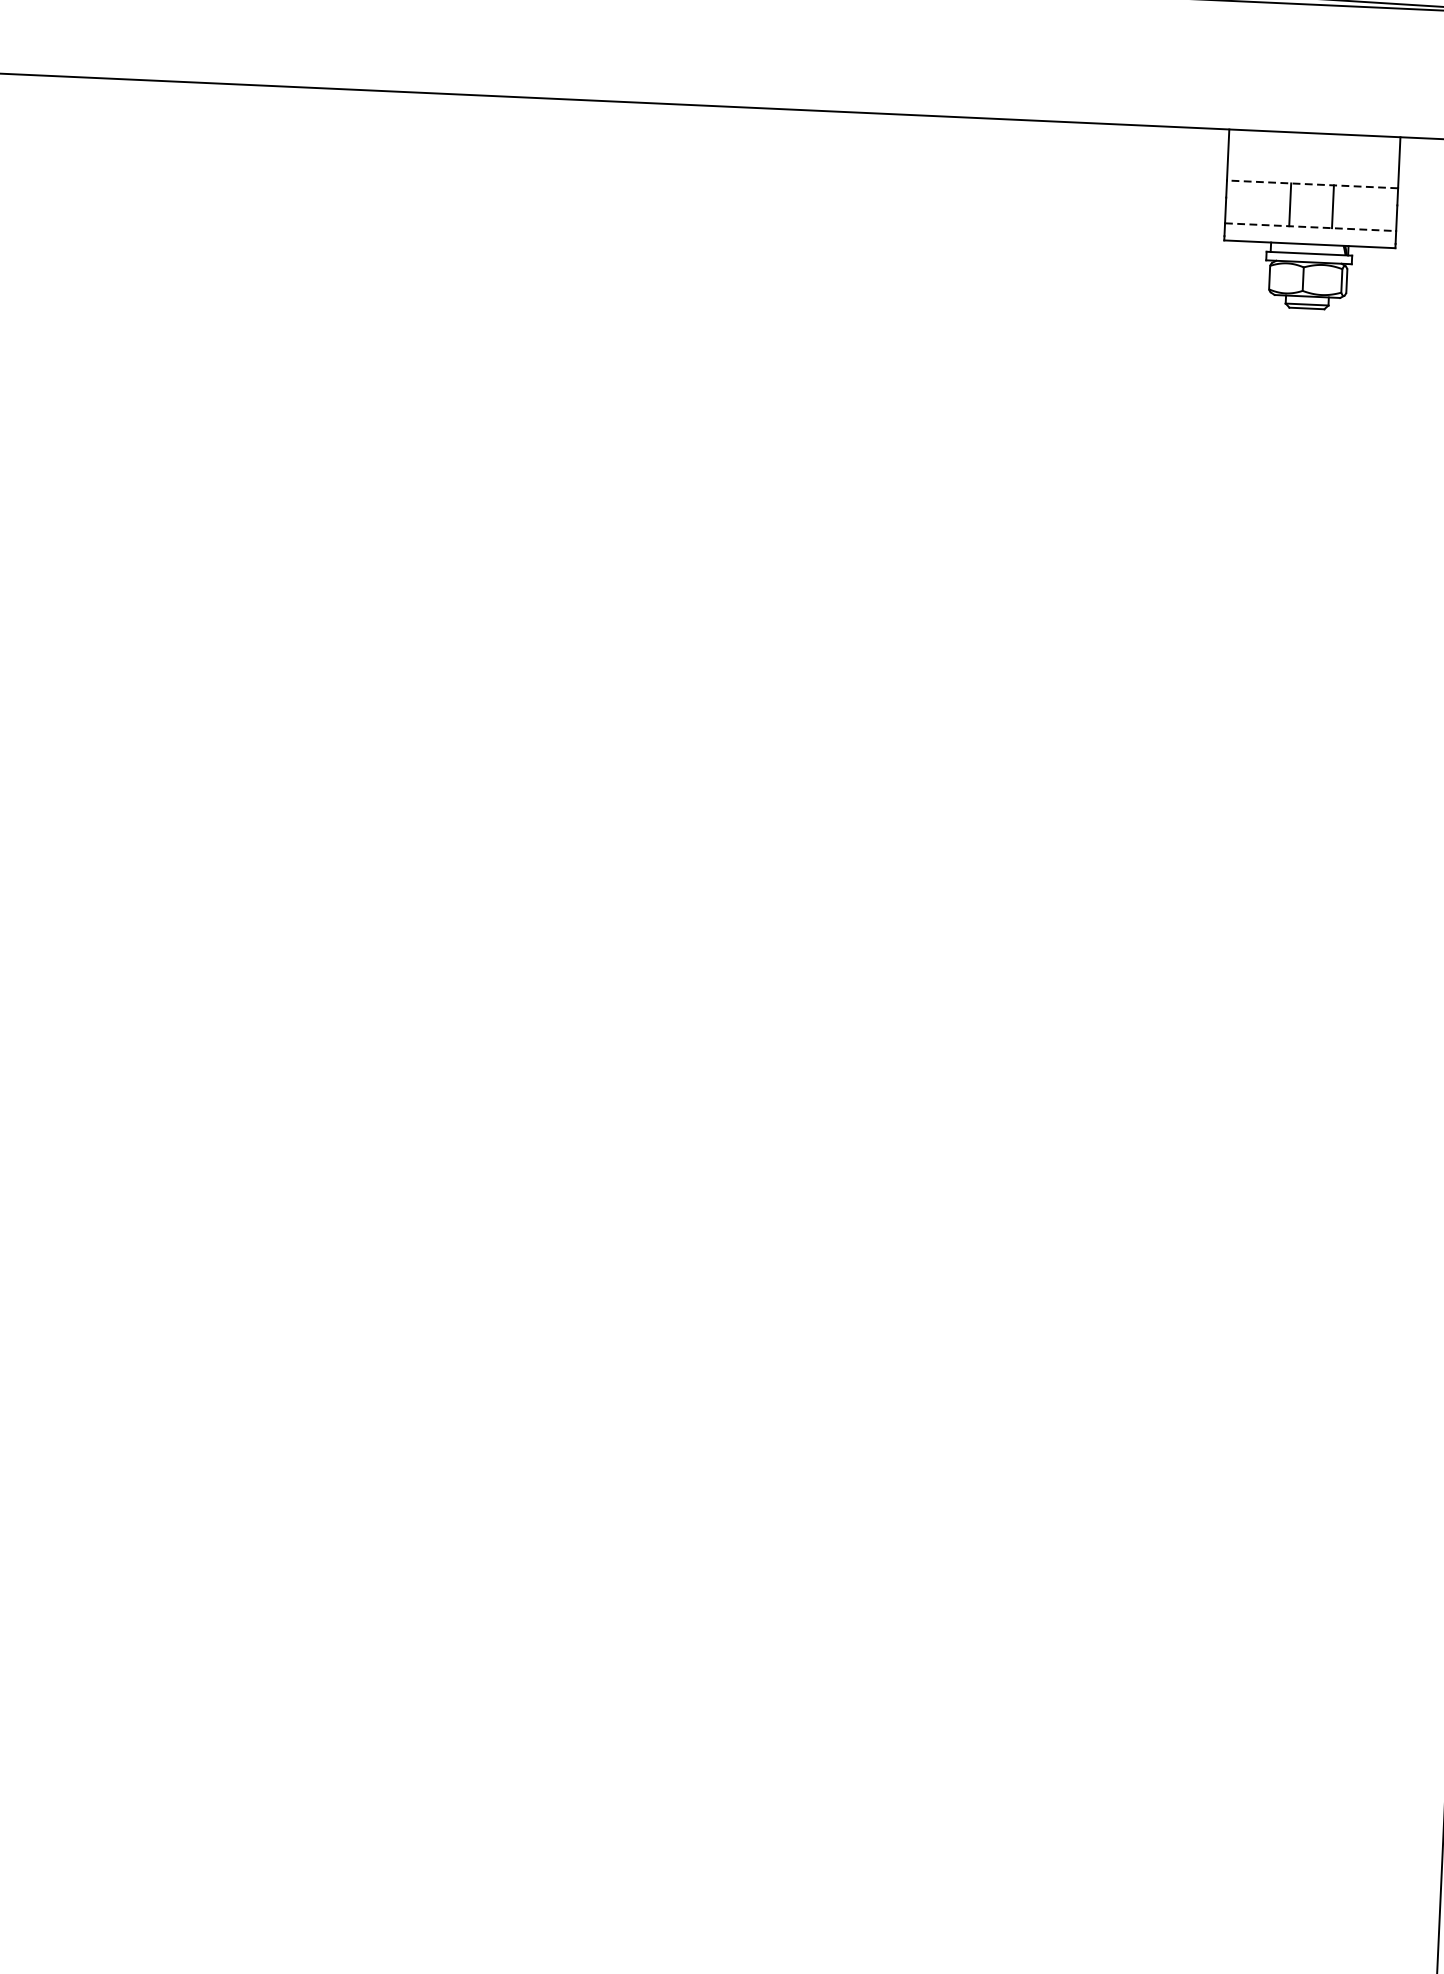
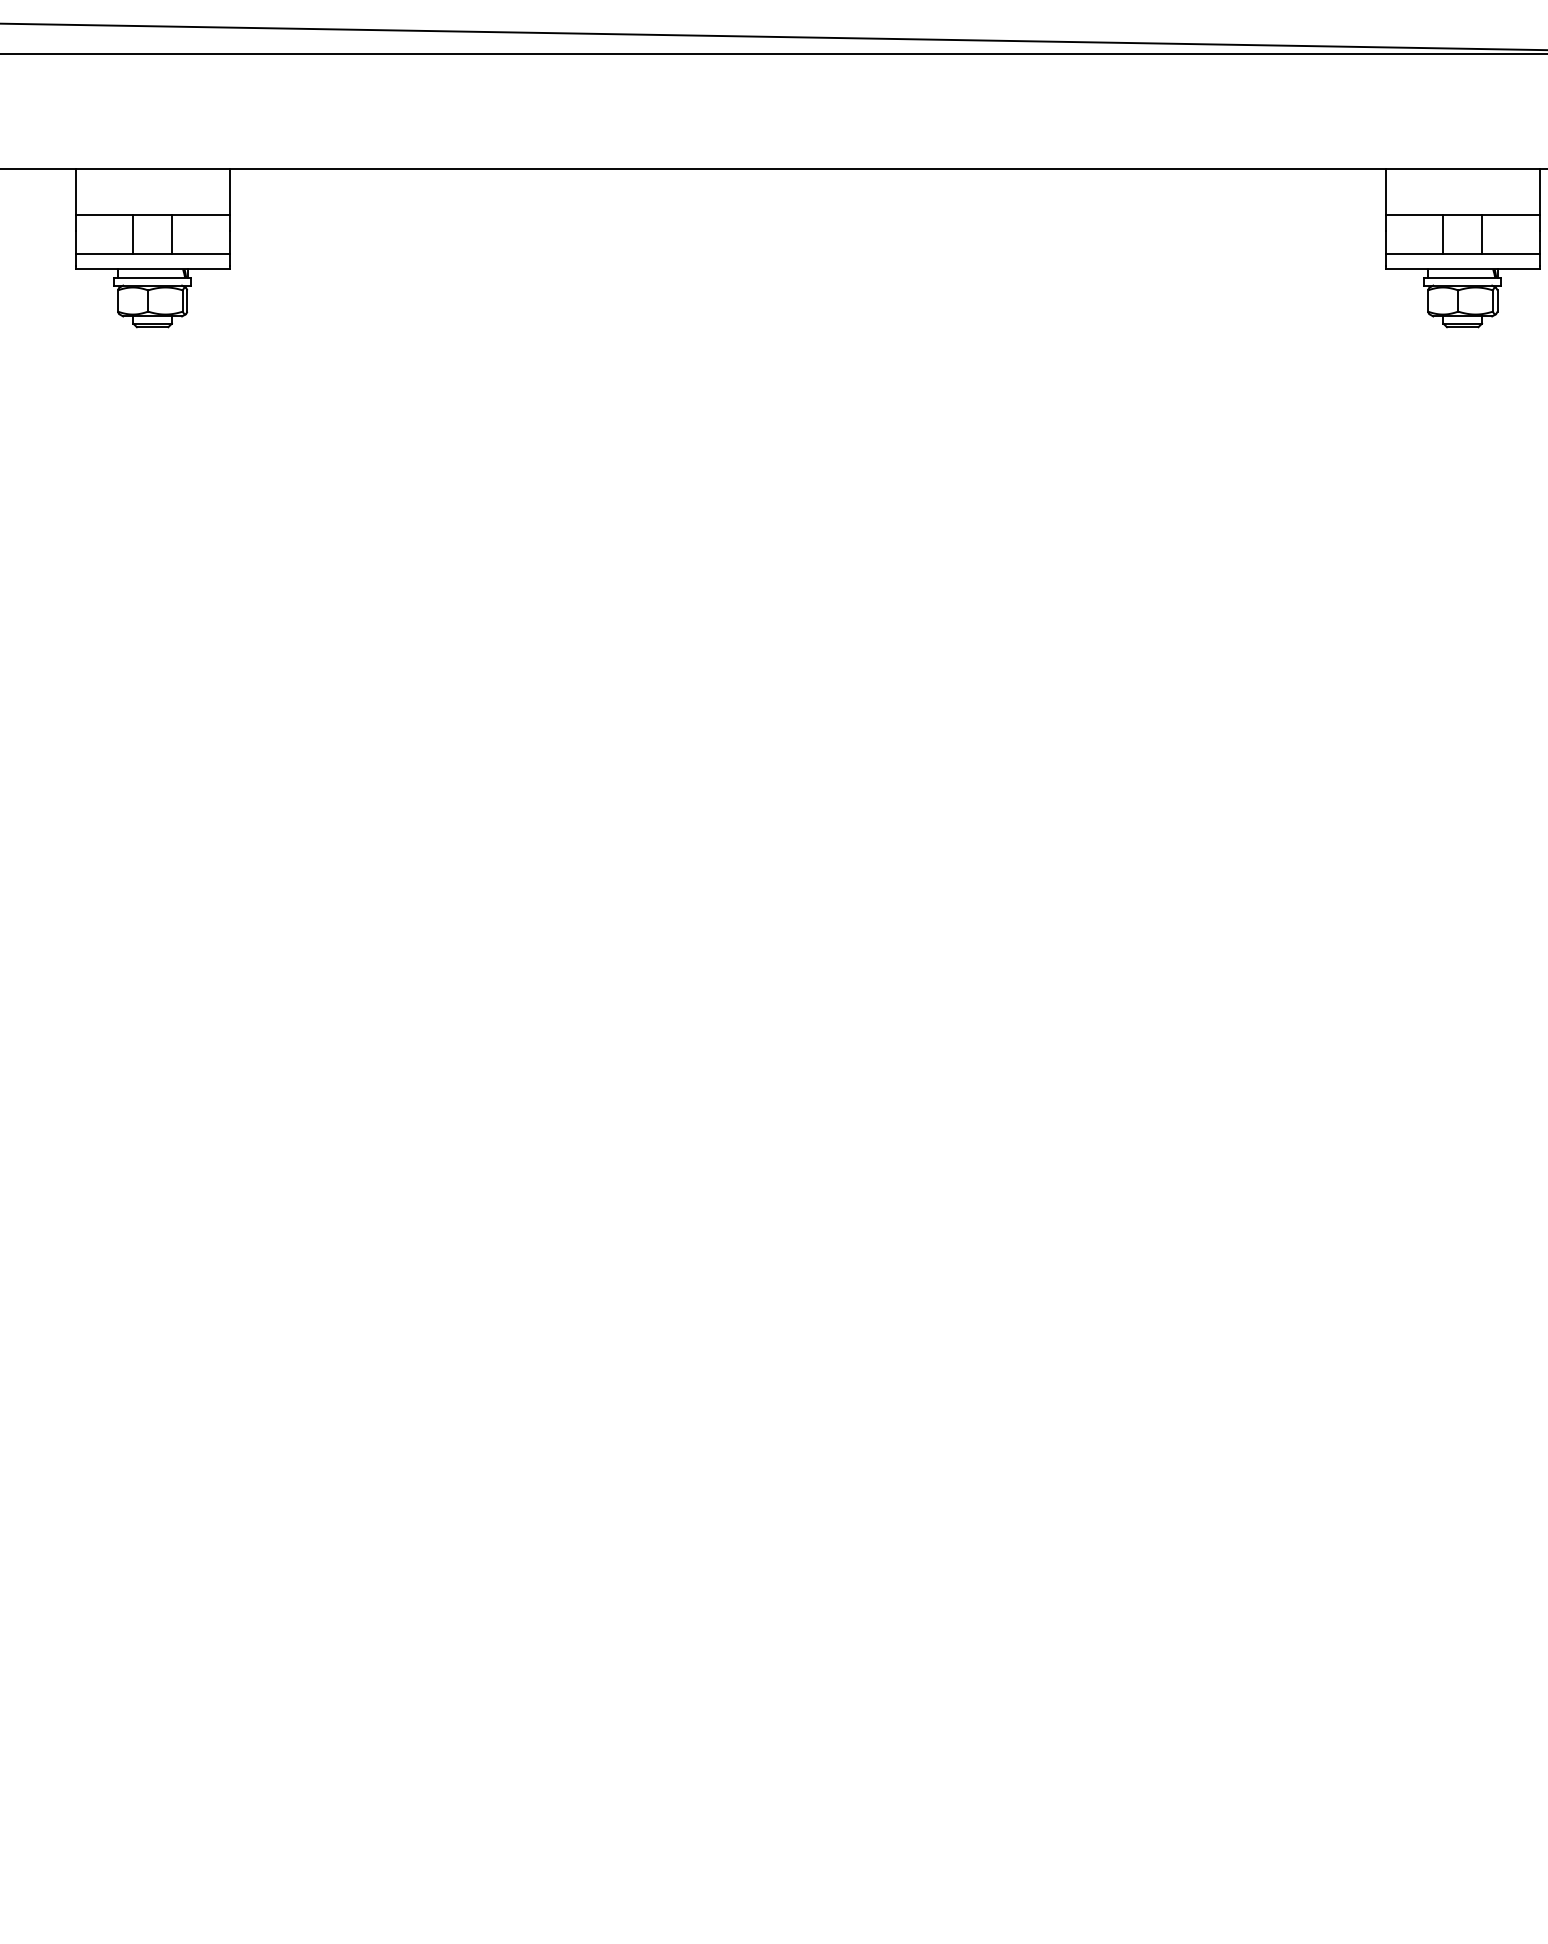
line: (1312, 184) -> (1462, 215), dashed -> solid
line: (1311, 227) -> (1463, 254), dashed -> solid

